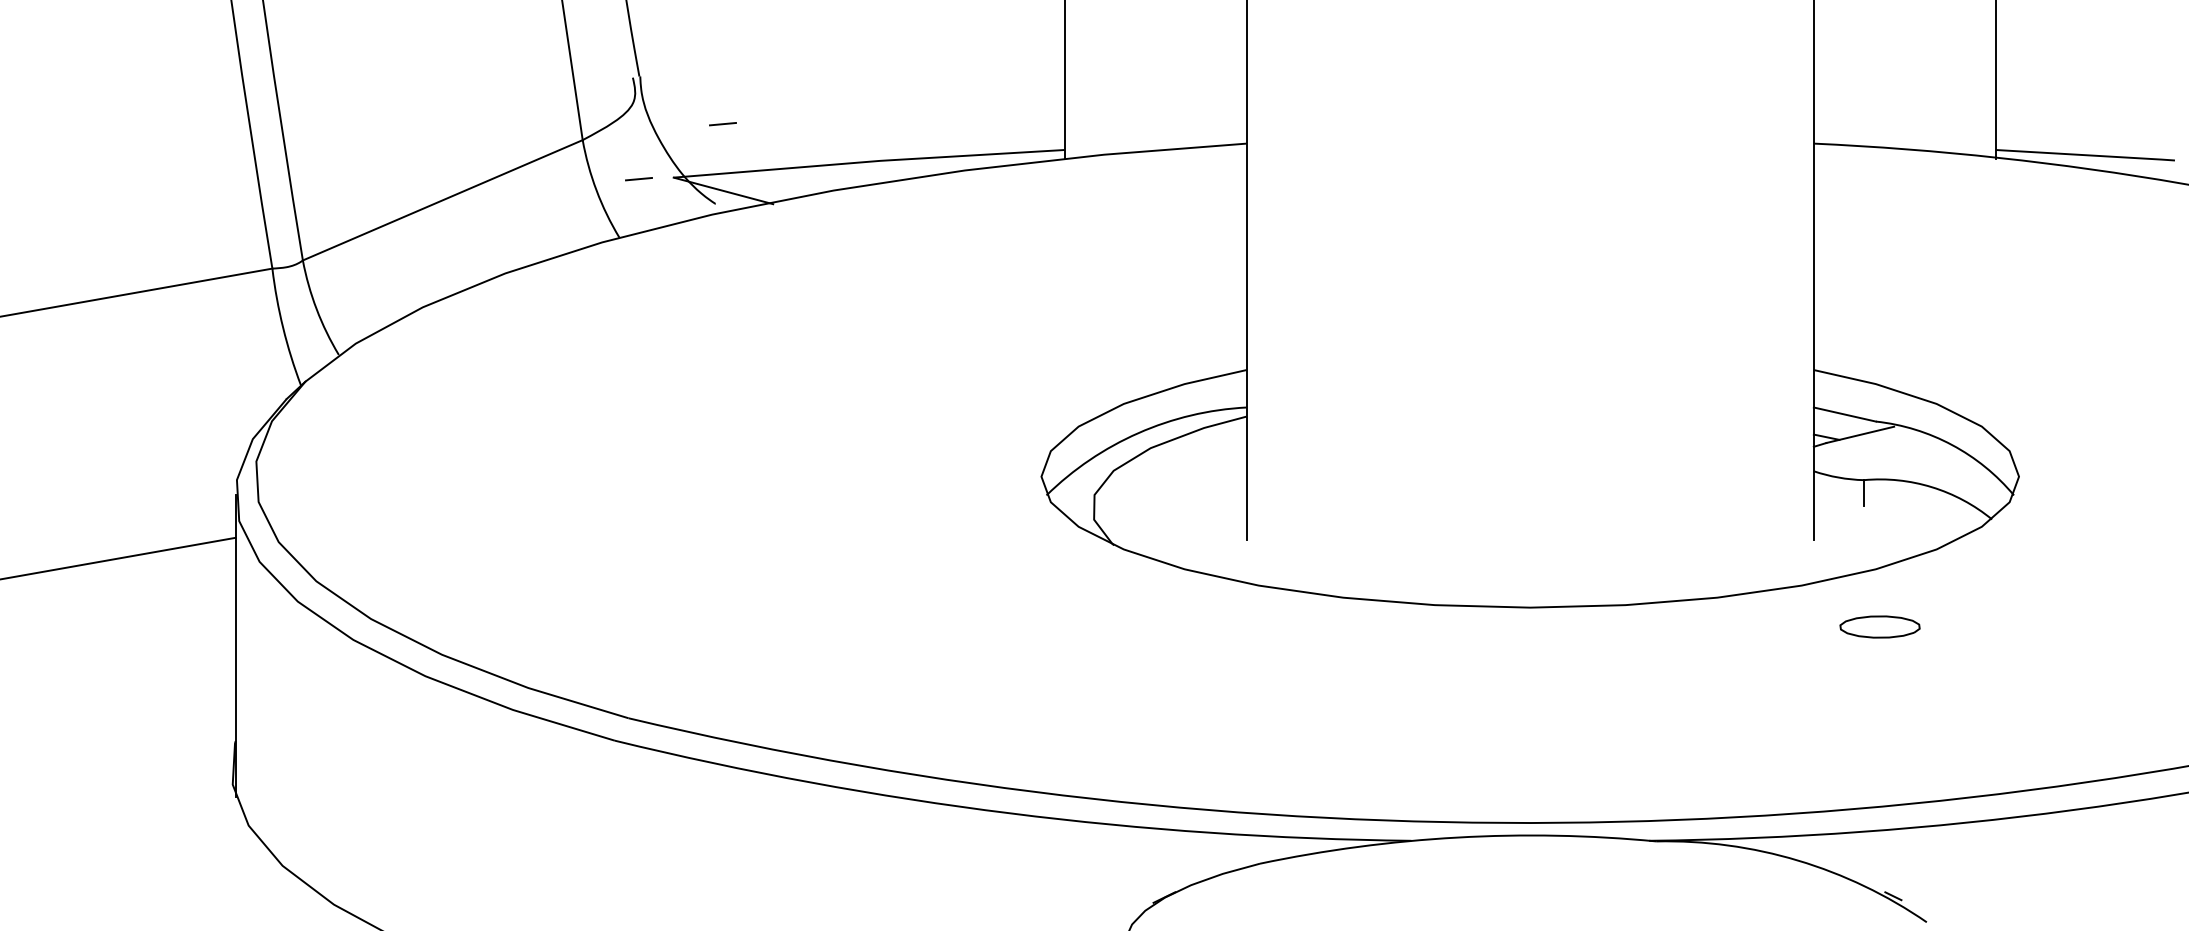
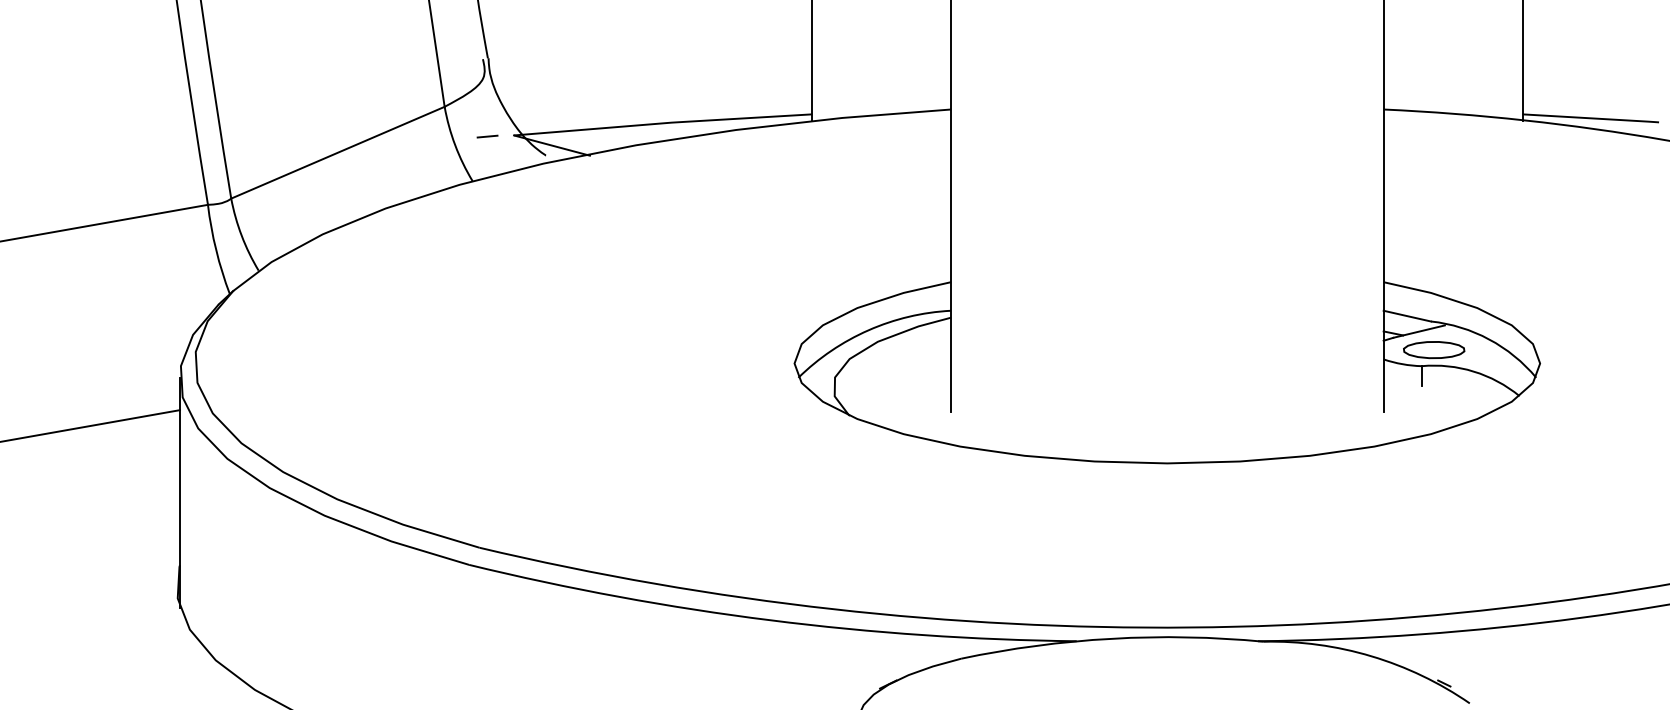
line: (722, 124) -> (551, 94), removed
part: (1879, 626) -> (1433, 349), moved

